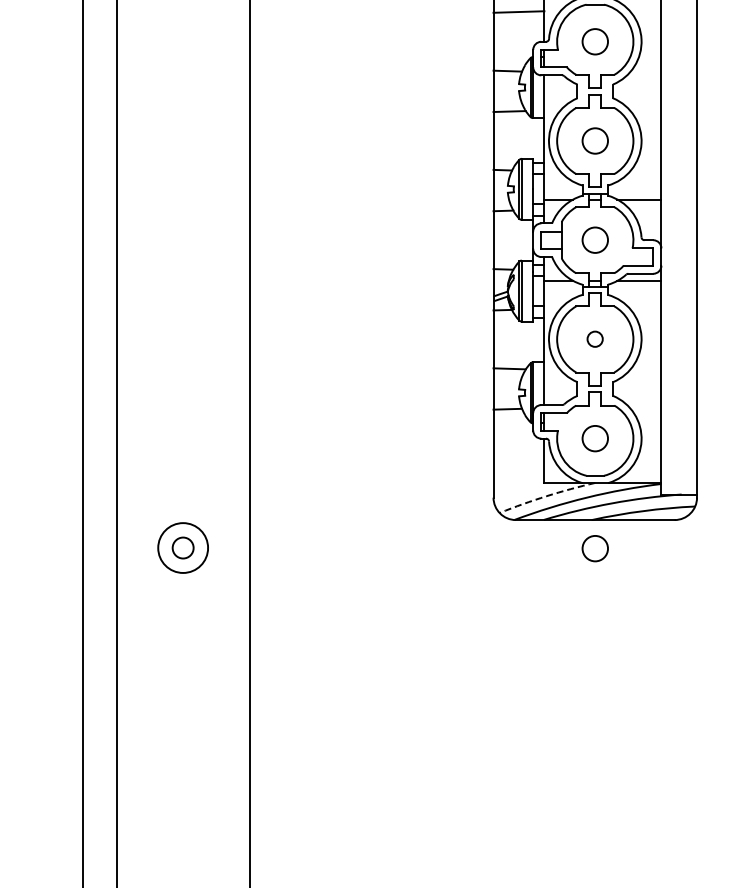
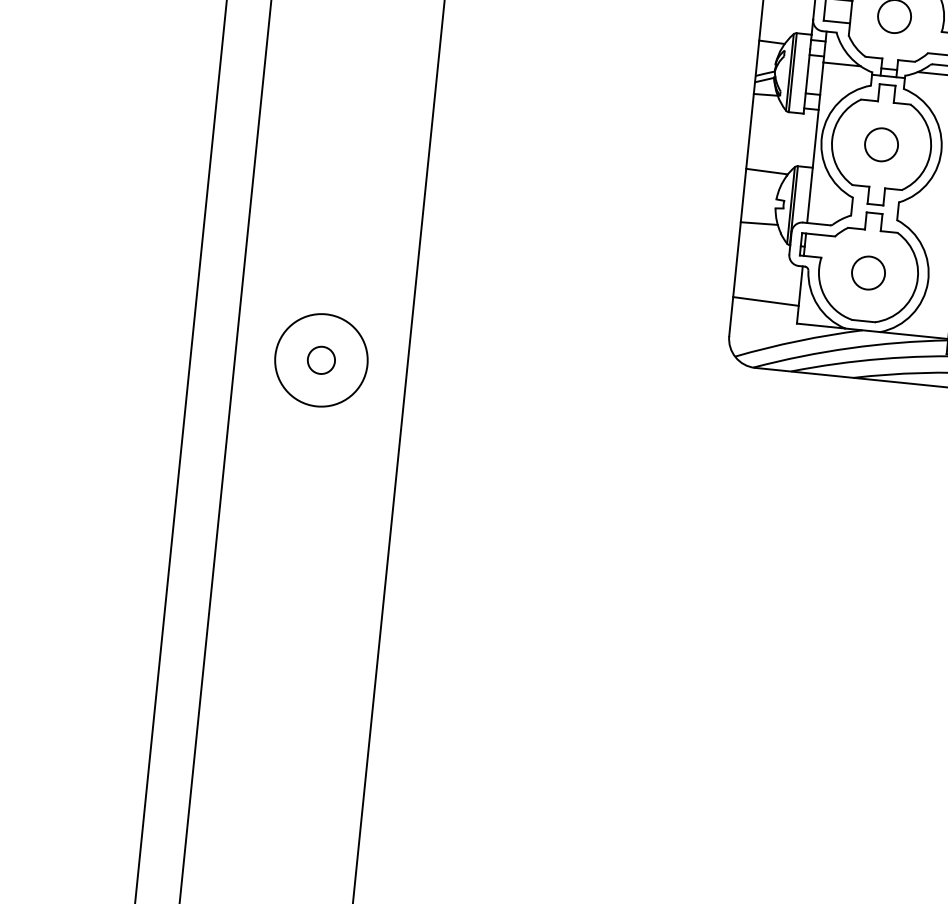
circle: (594, 338) -> (880, 143), size x1.67
line: (518, 468) -> (765, 301), added
arc: (546, 496) -> (797, 341), dashed -> solid
circle: (182, 547) -> (320, 359), size x1.43
circle: (594, 548) -> (853, 414), removed

